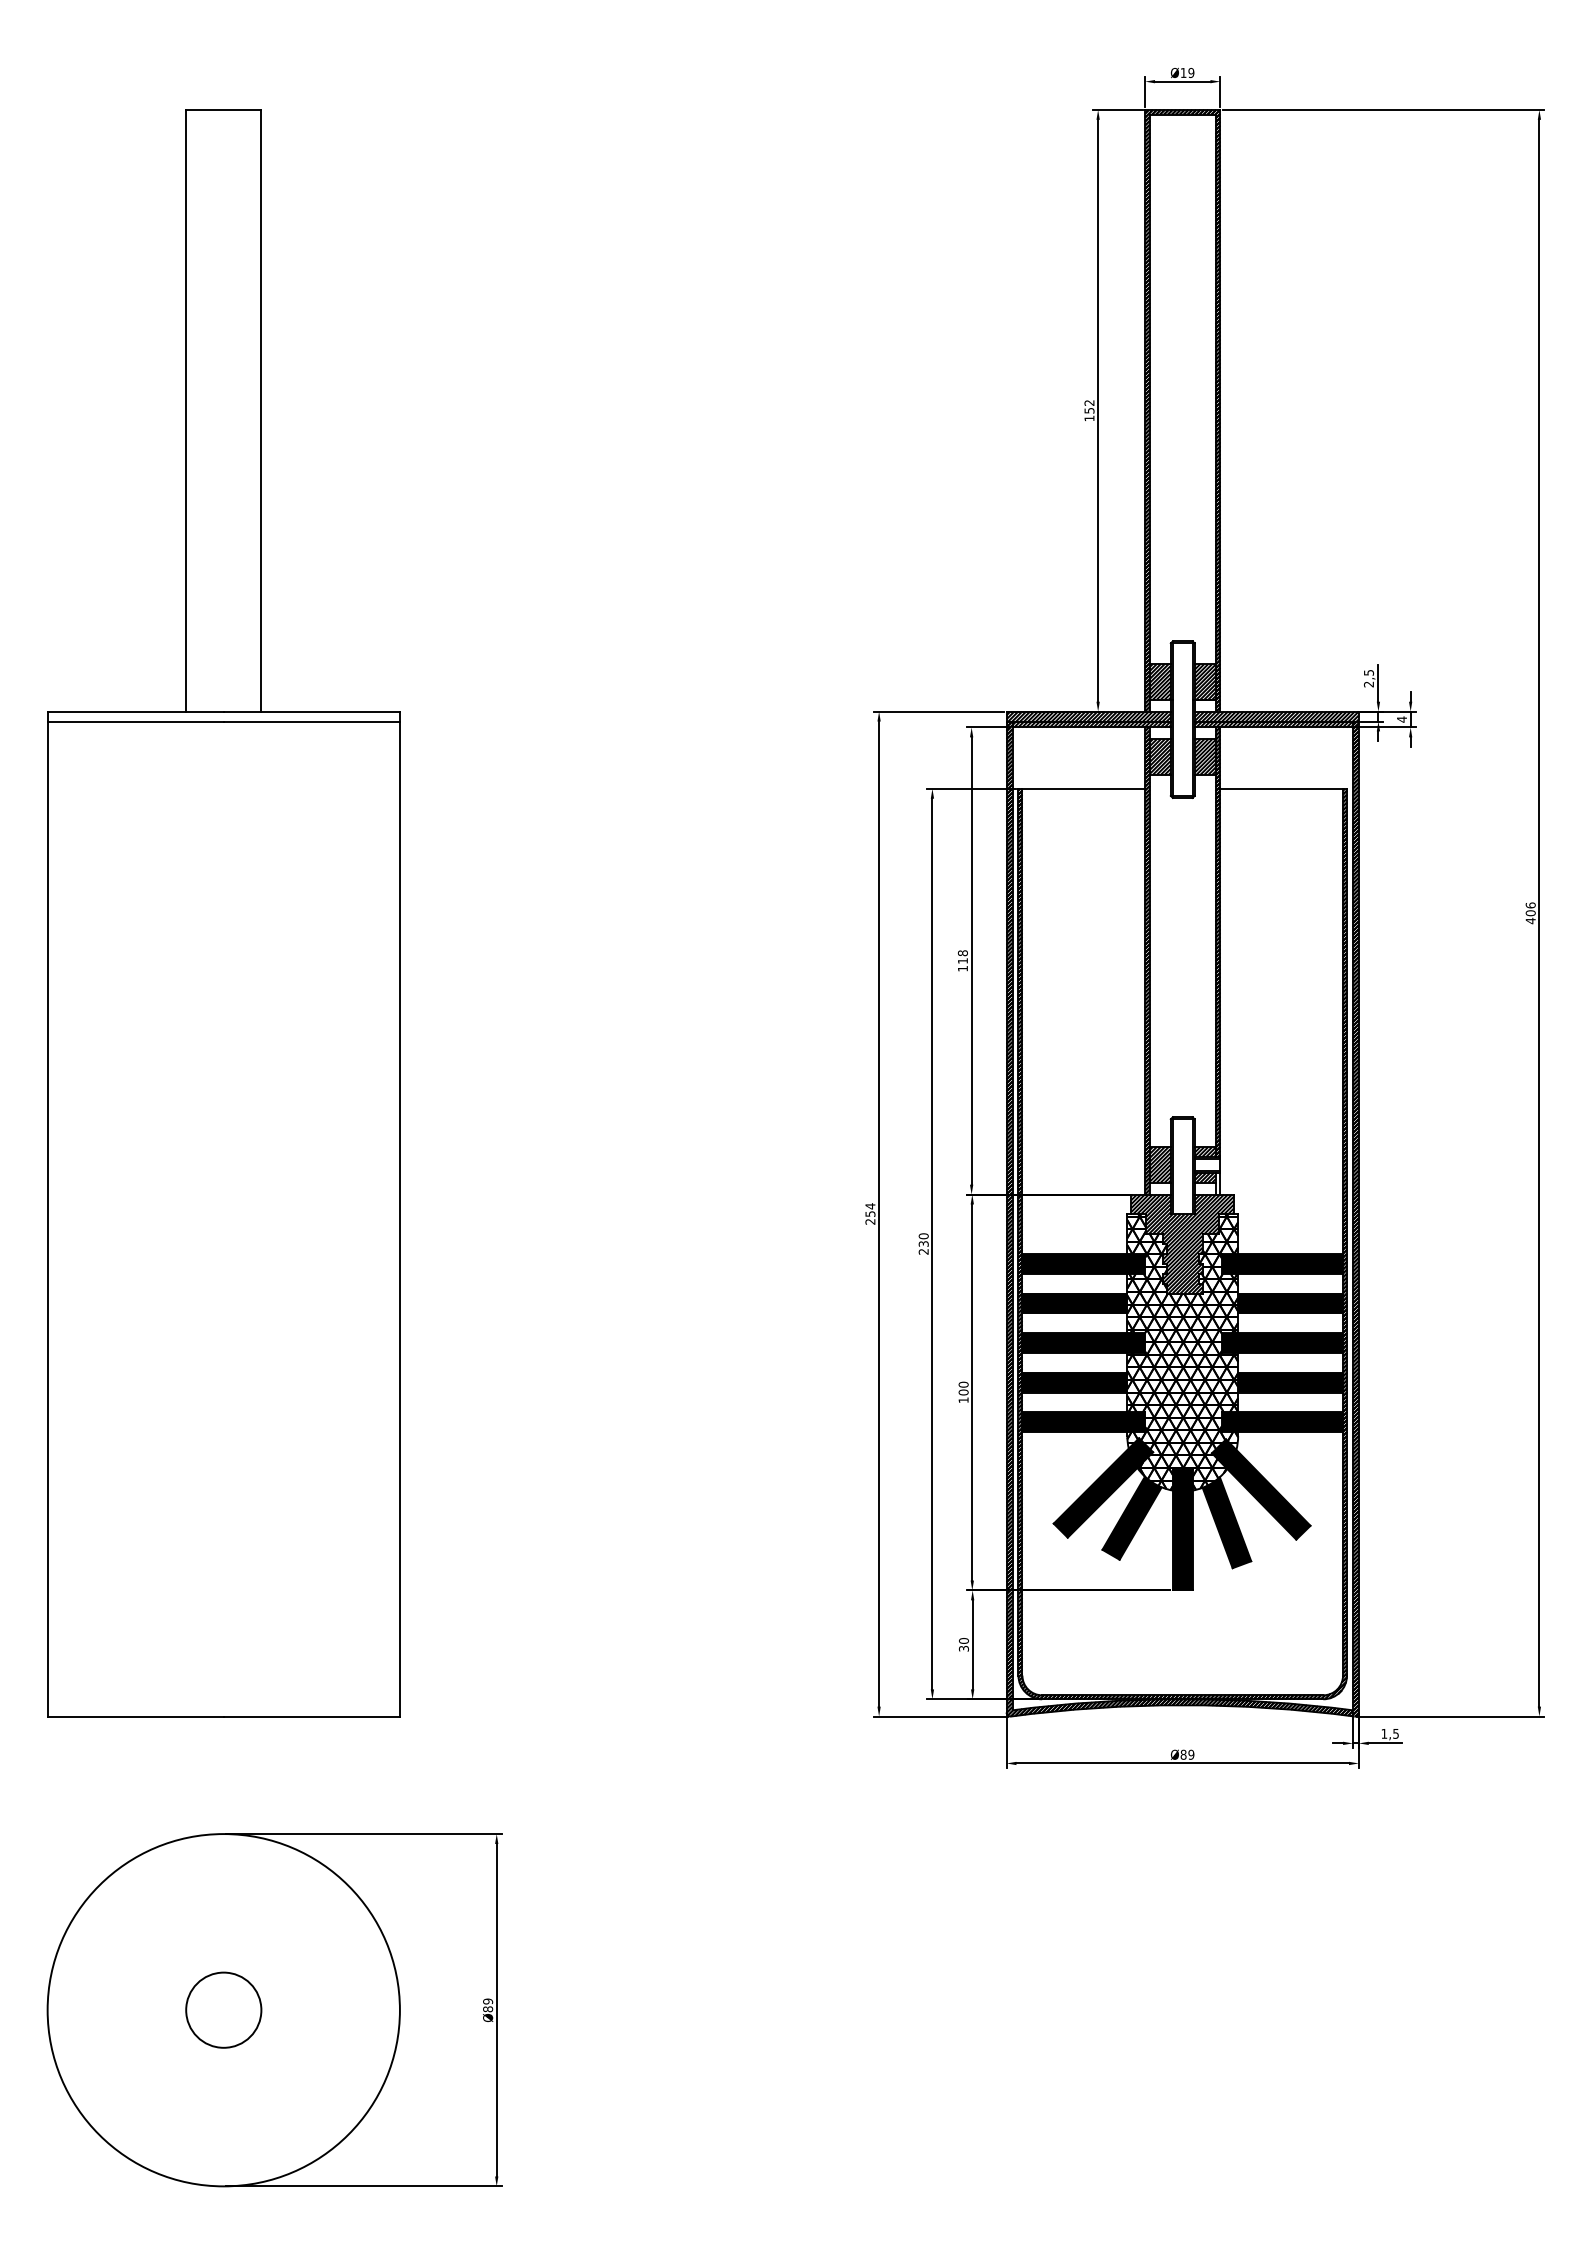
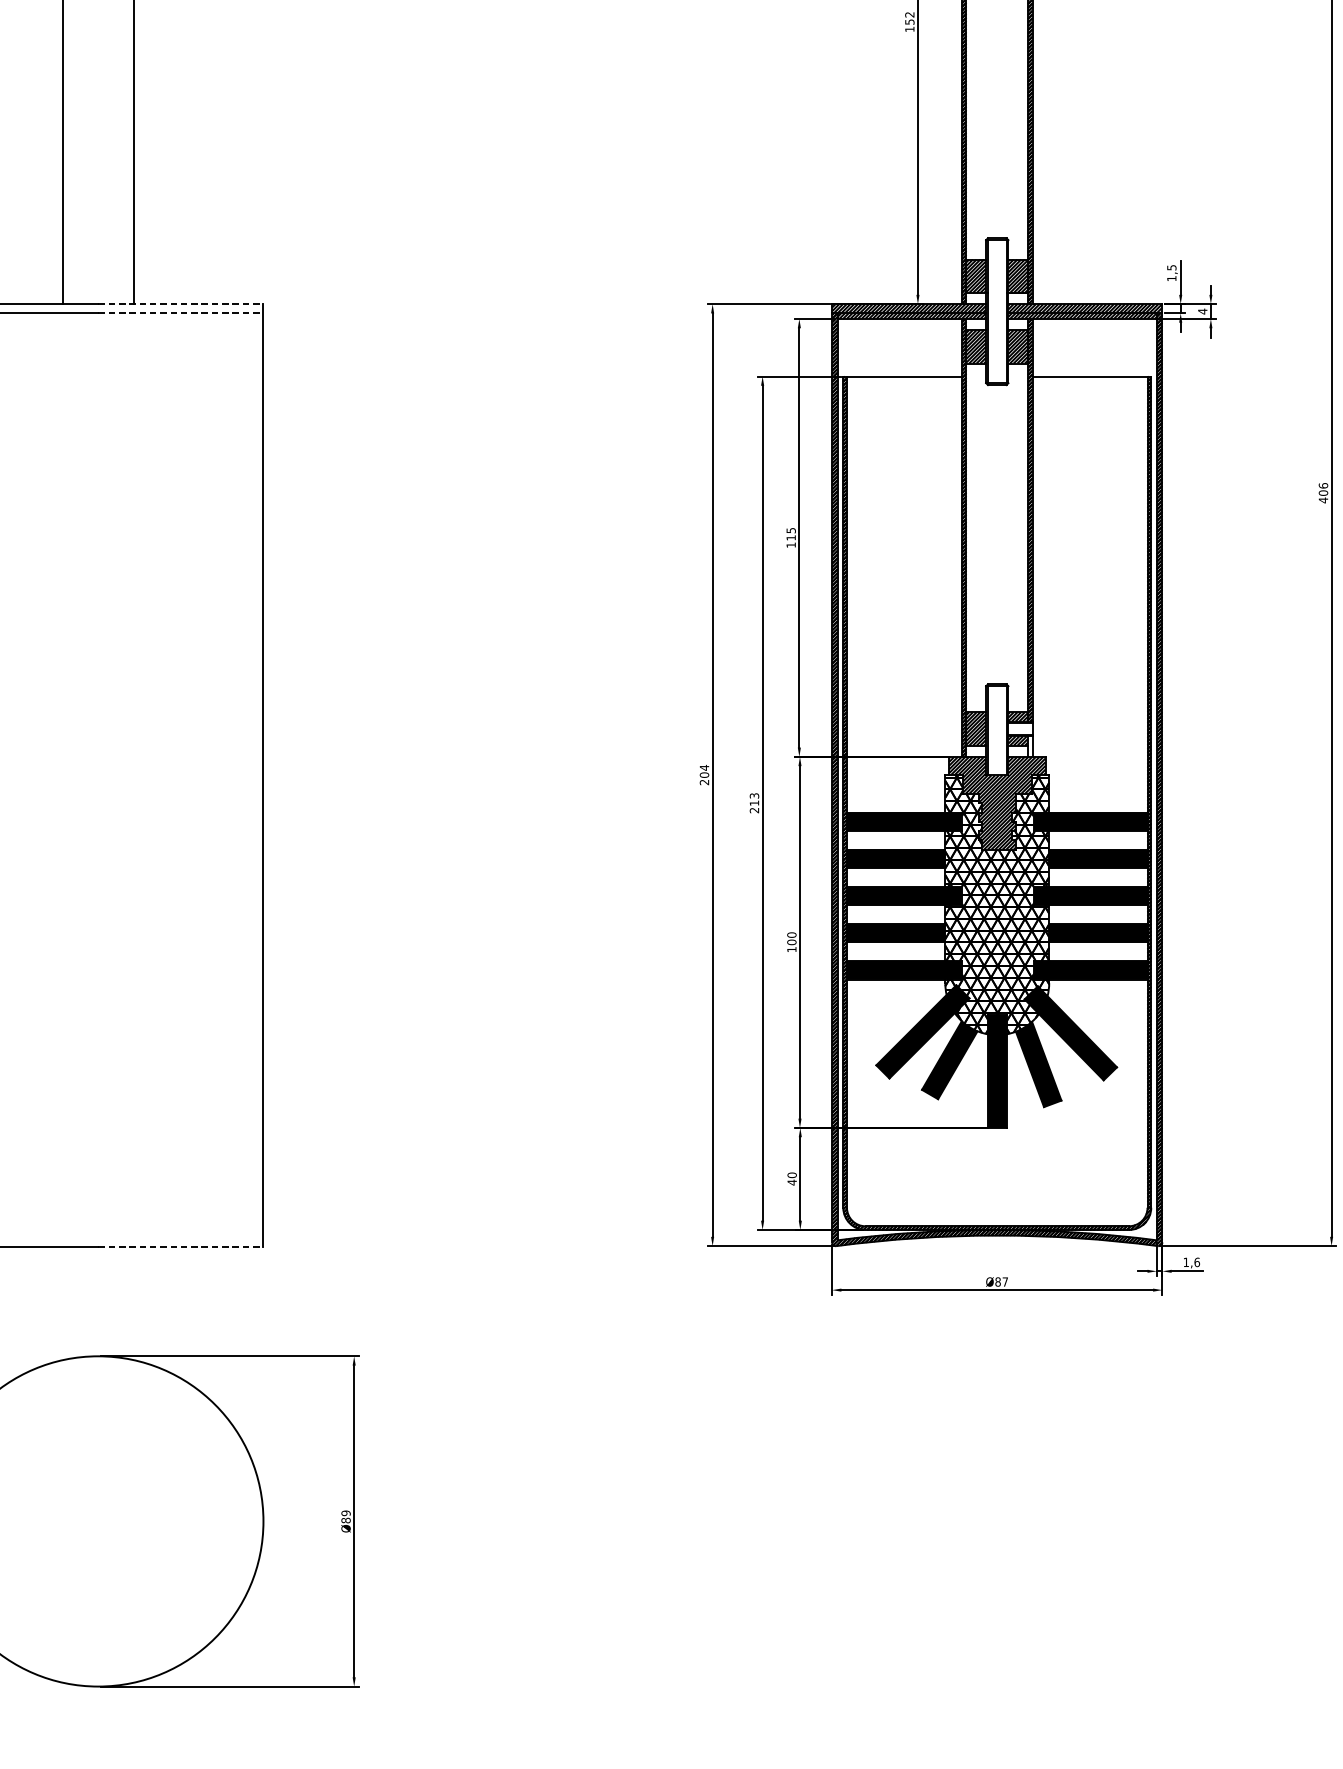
text: (1368, 684) -> (1171, 278), 2,5 -> 1,5
line: (312, 711) -> (181, 304), solid -> dashed
line: (312, 721) -> (181, 313), solid -> dashed
text: (962, 953) -> (790, 530), 118 -> 115
text: (870, 1214) -> (704, 775), 254 -> 204
text: (923, 1239) -> (754, 798), 230 -> 213
text: (963, 1648) -> (791, 1182), 30 -> 40
line: (312, 1717) -> (181, 1247), solid -> dashed
text: (1396, 1733) -> (1197, 1262), 1,5 -> 1,6
text: (1191, 1754) -> (1005, 1281), Ø89 -> Ø87
circle: (223, 2009) -> (98, 1520), removed

